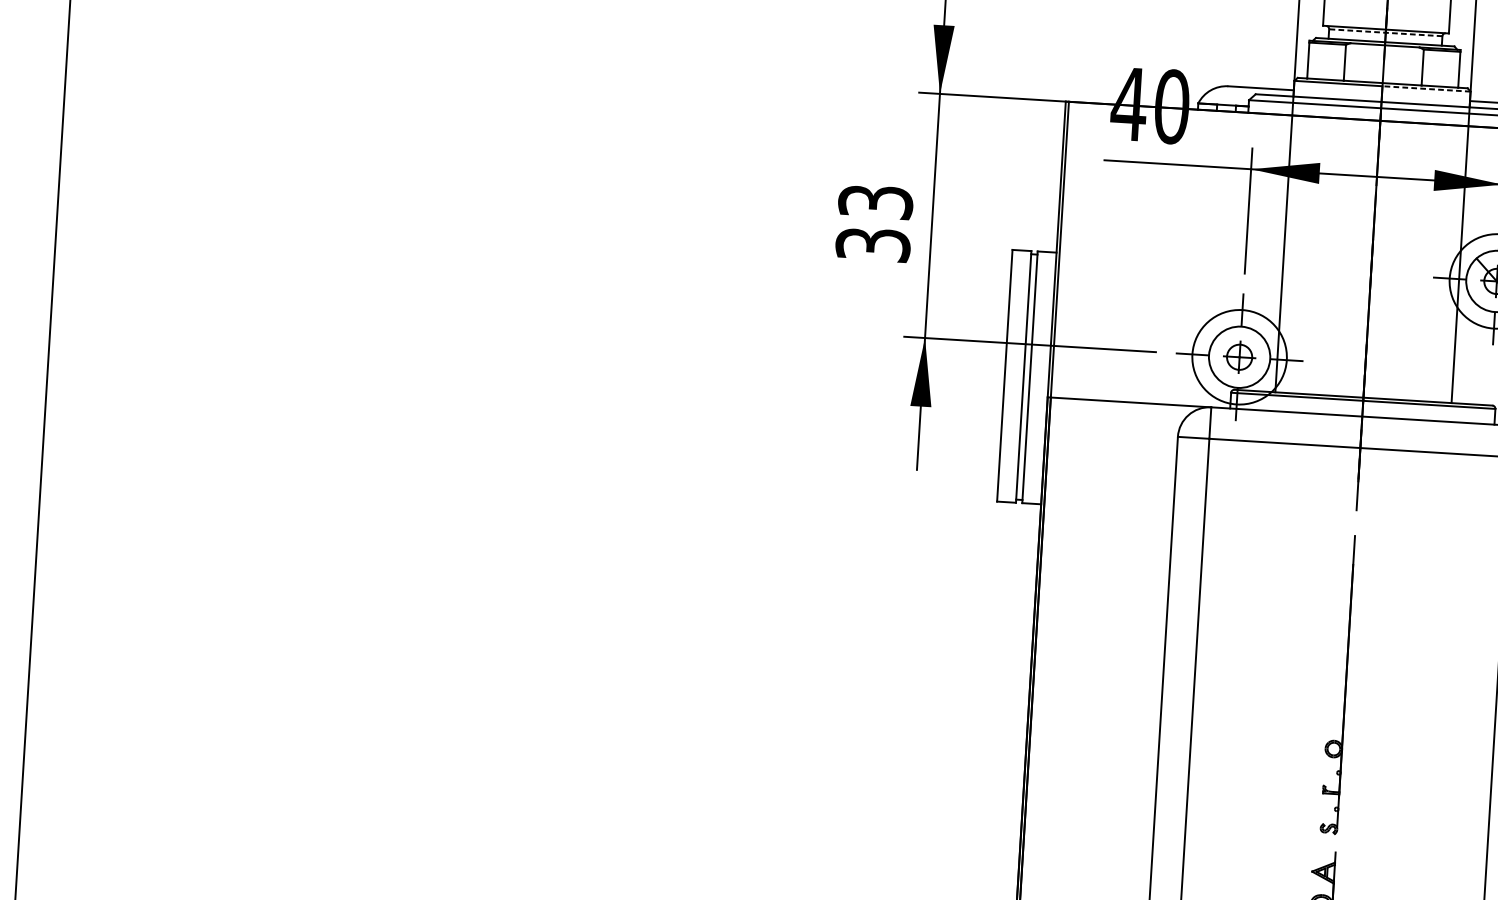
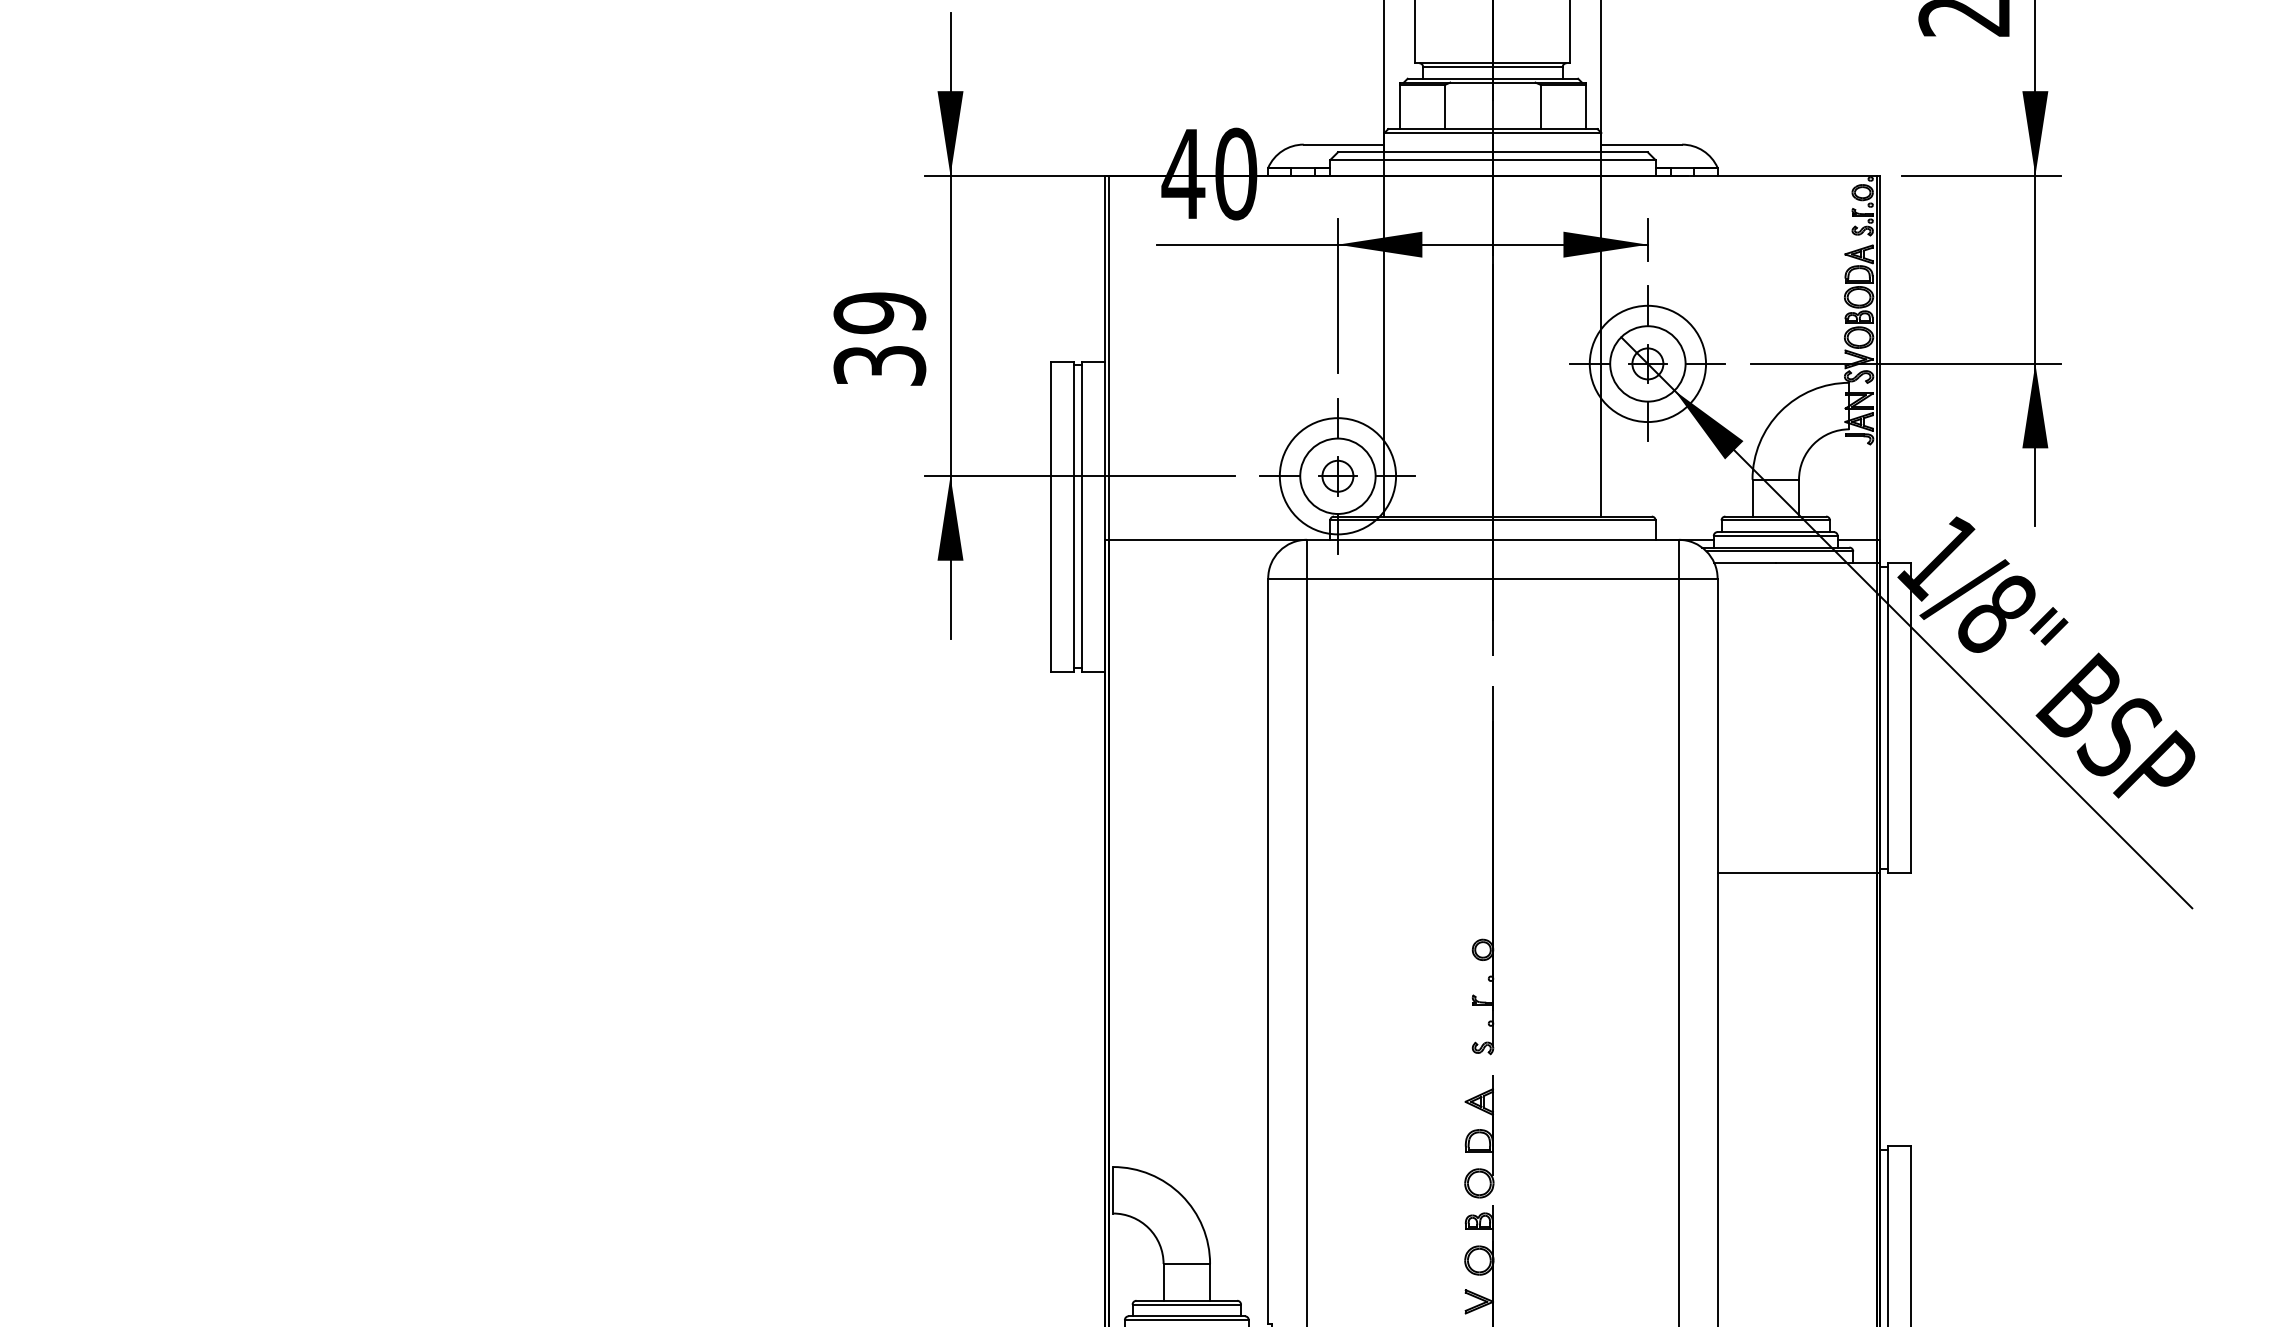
line: (1385, 33) -> (1492, 67), dashed -> solid
line: (1425, 89) -> (1546, 133), dashed -> solid
text: (875, 202) -> (879, 313), 33 -> 39

